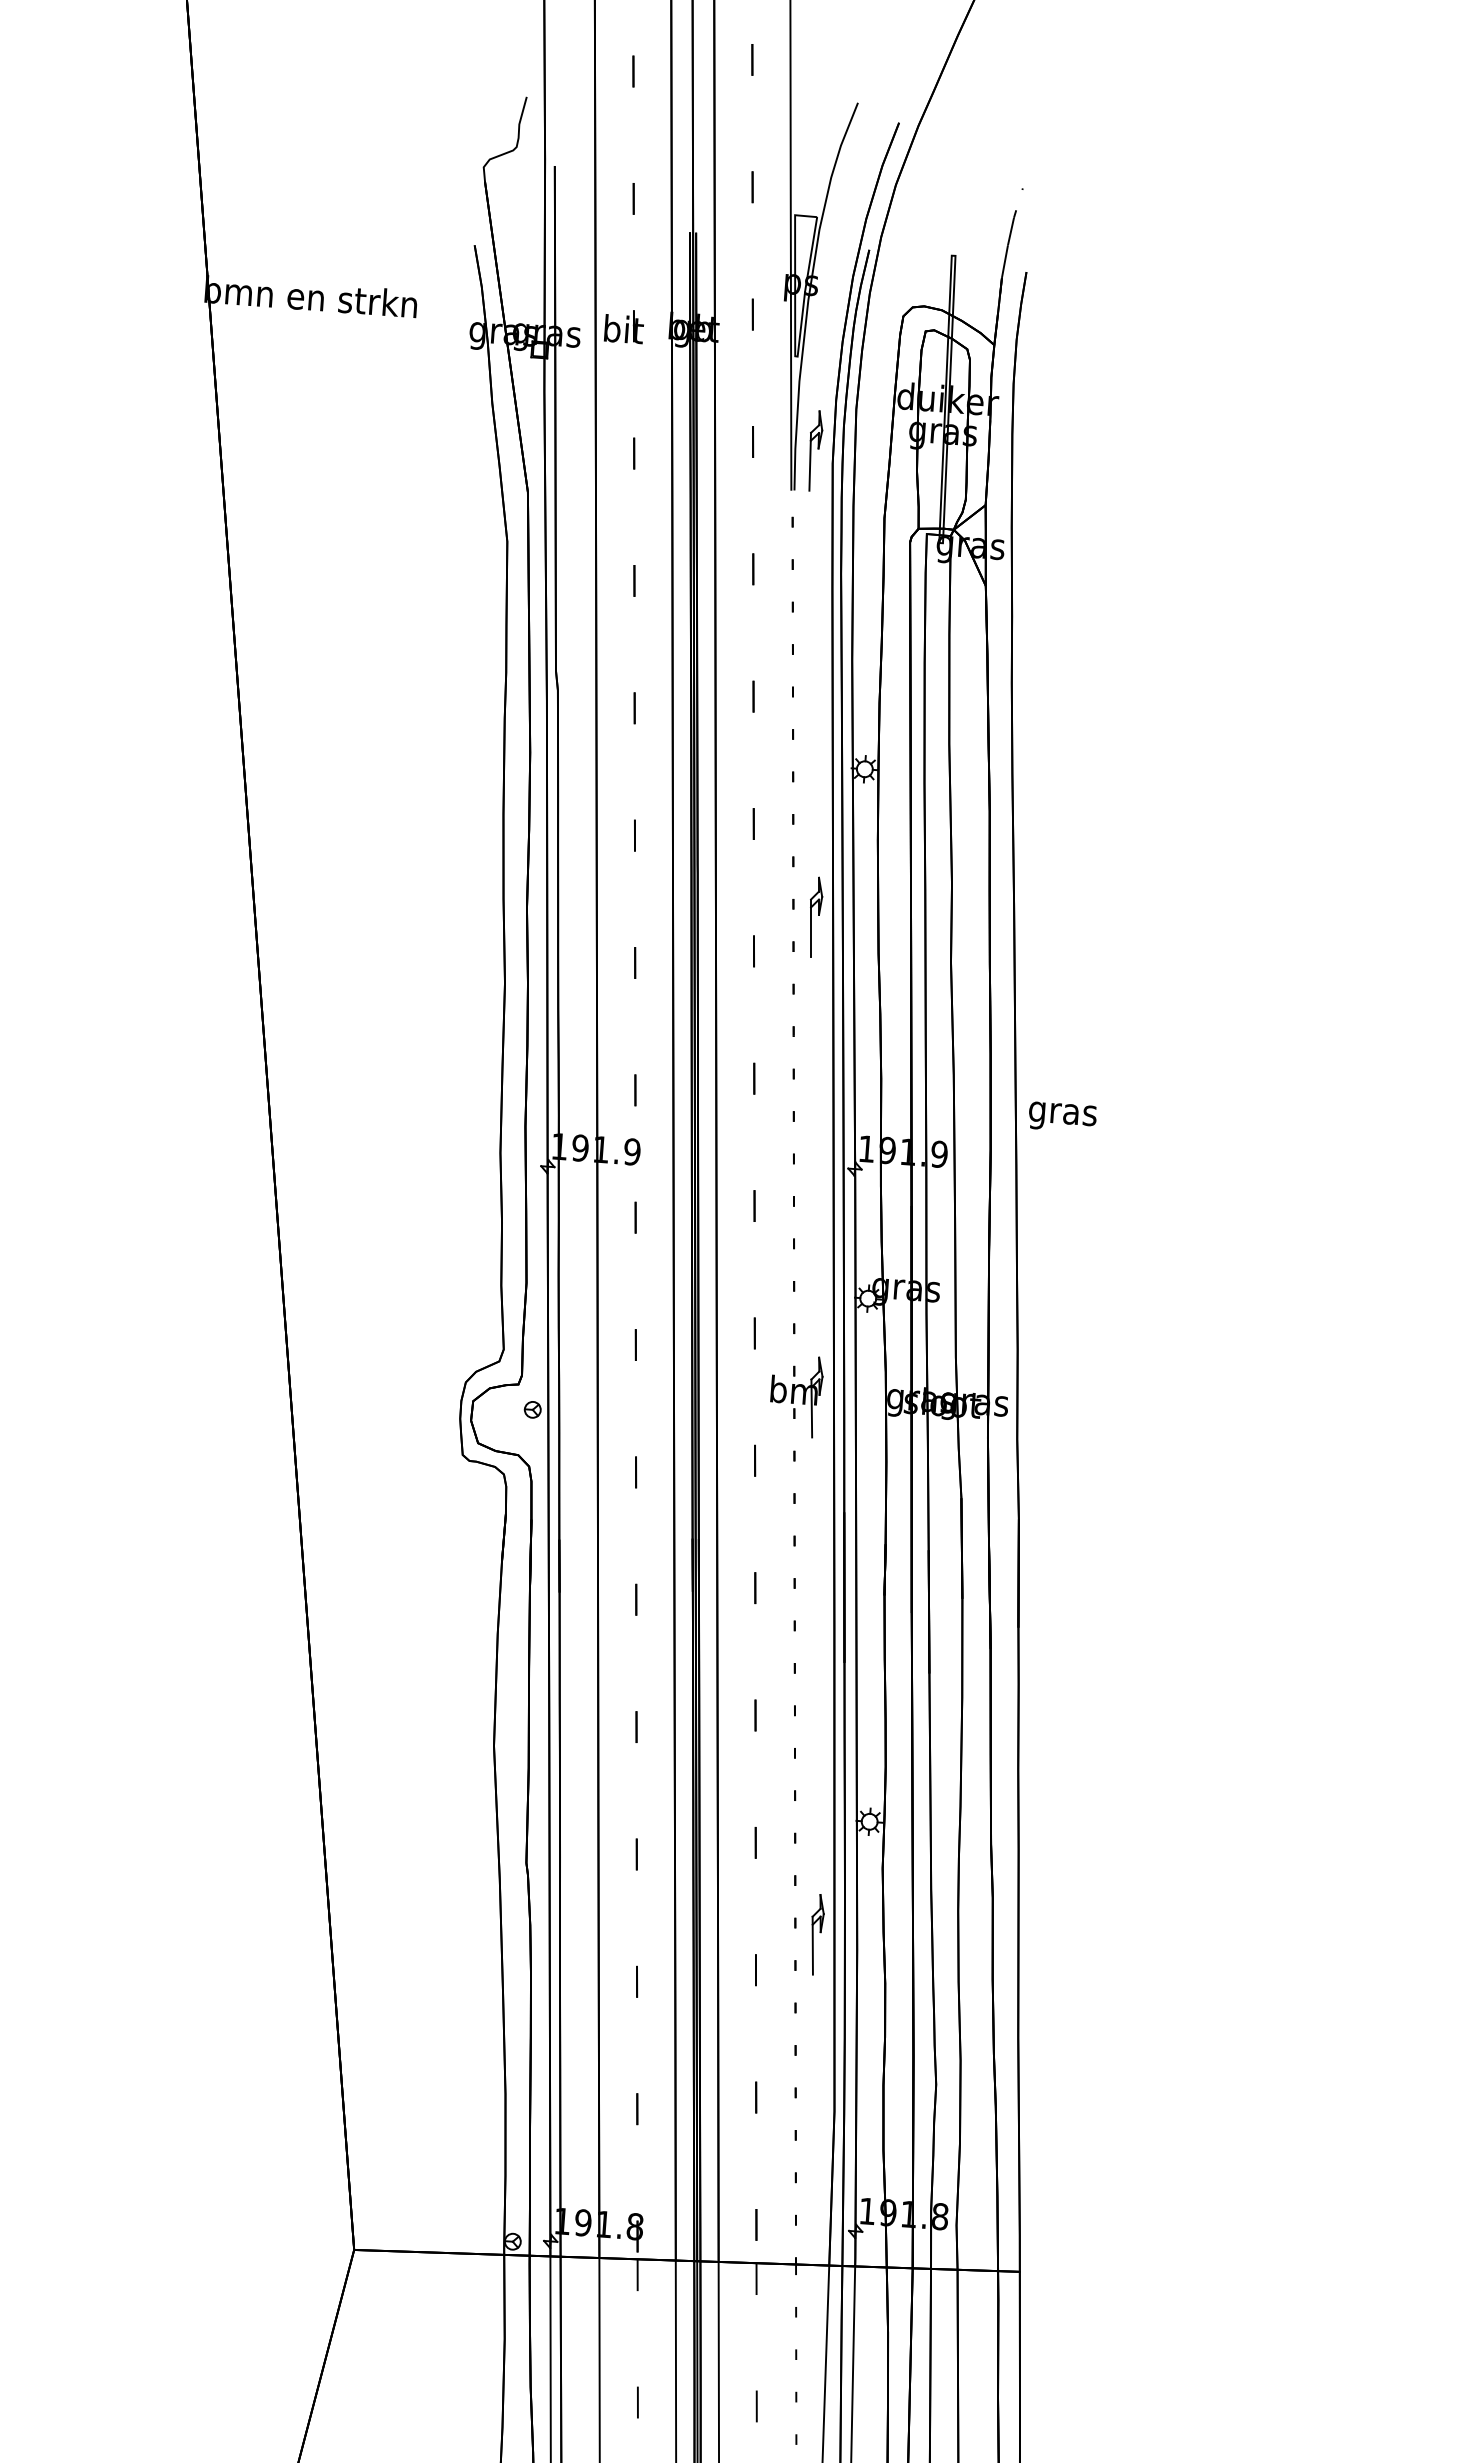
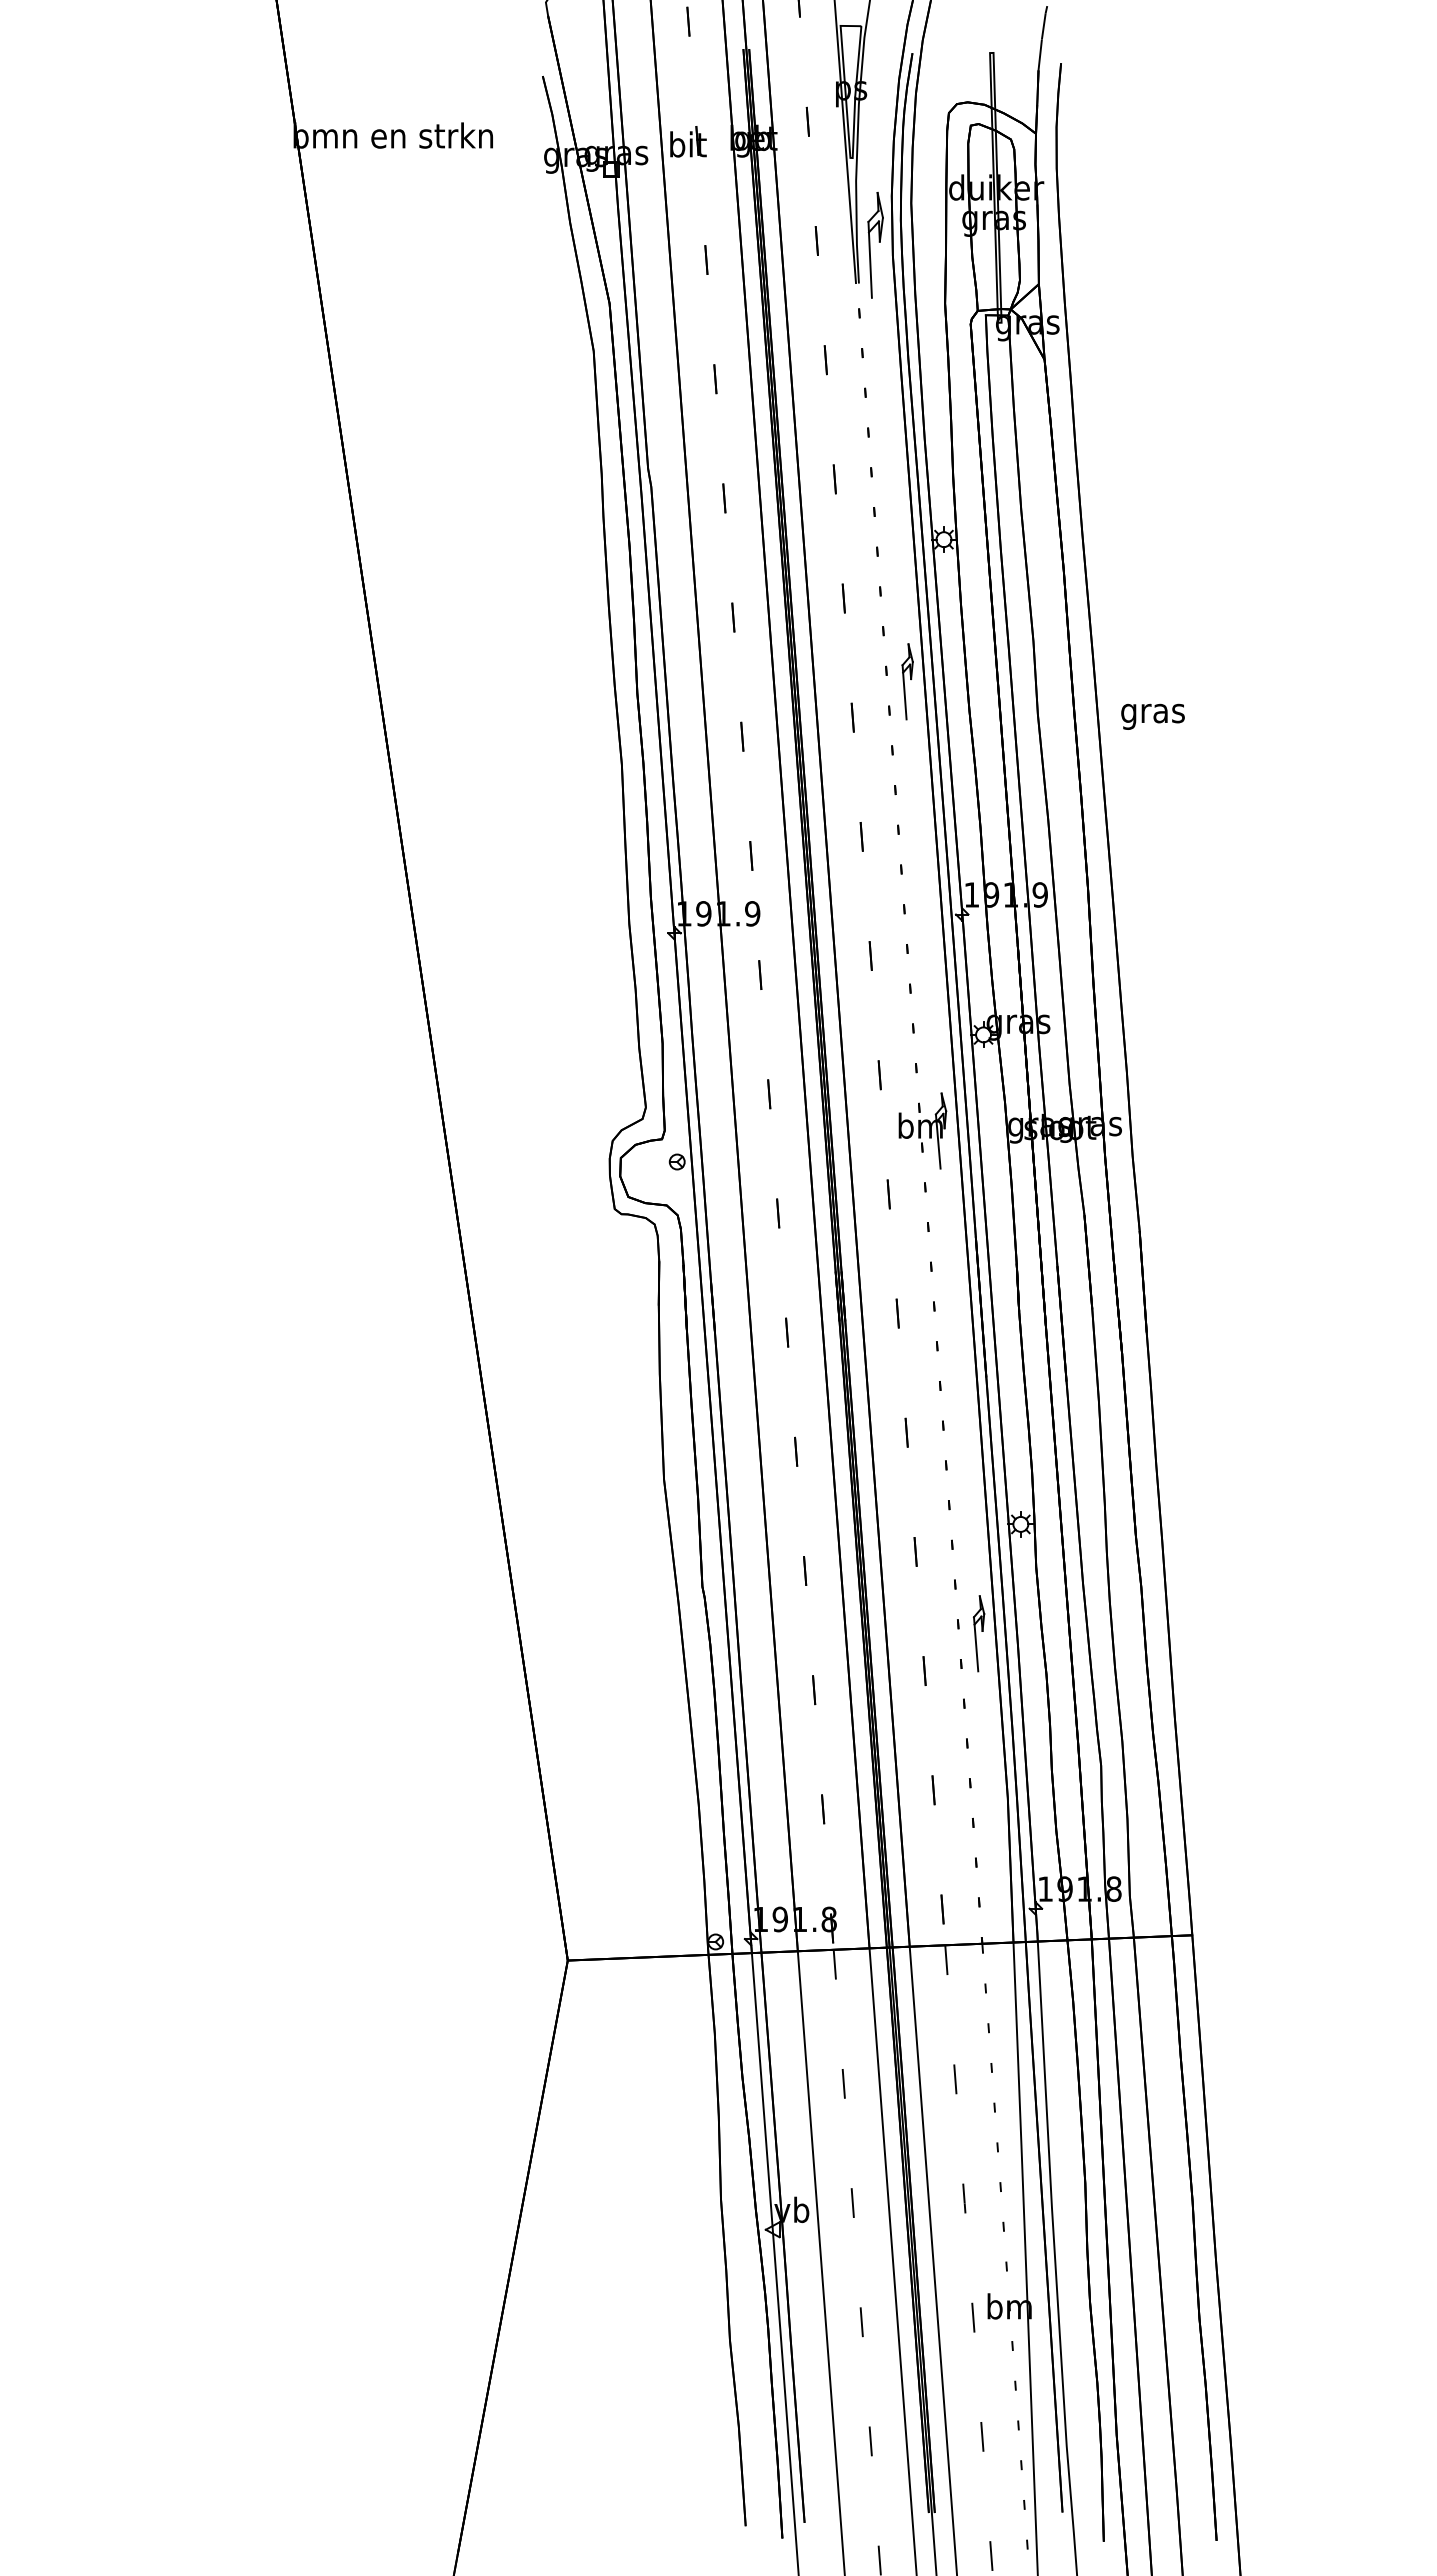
part: (815, 450) -> (875, 244), size x1.4
text: (1062, 1116) -> (1152, 716), moved

